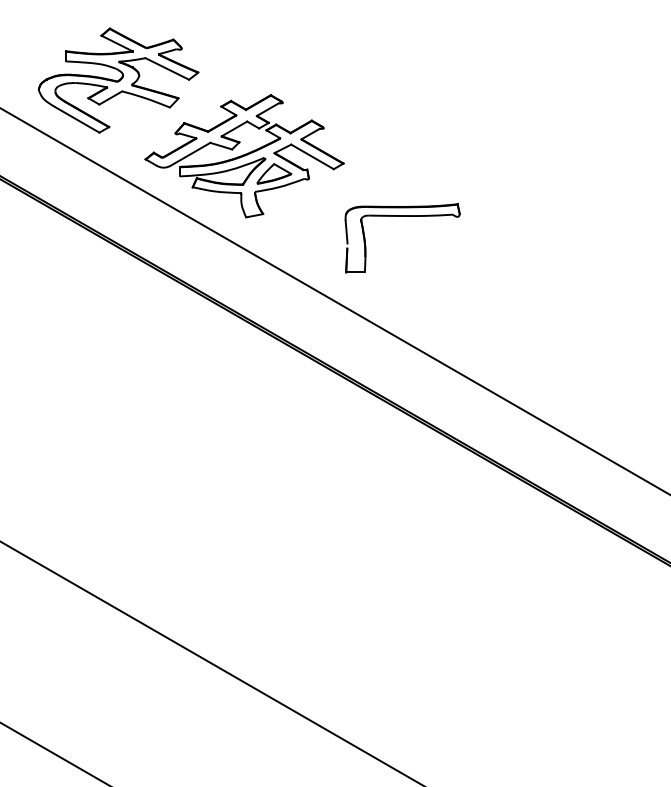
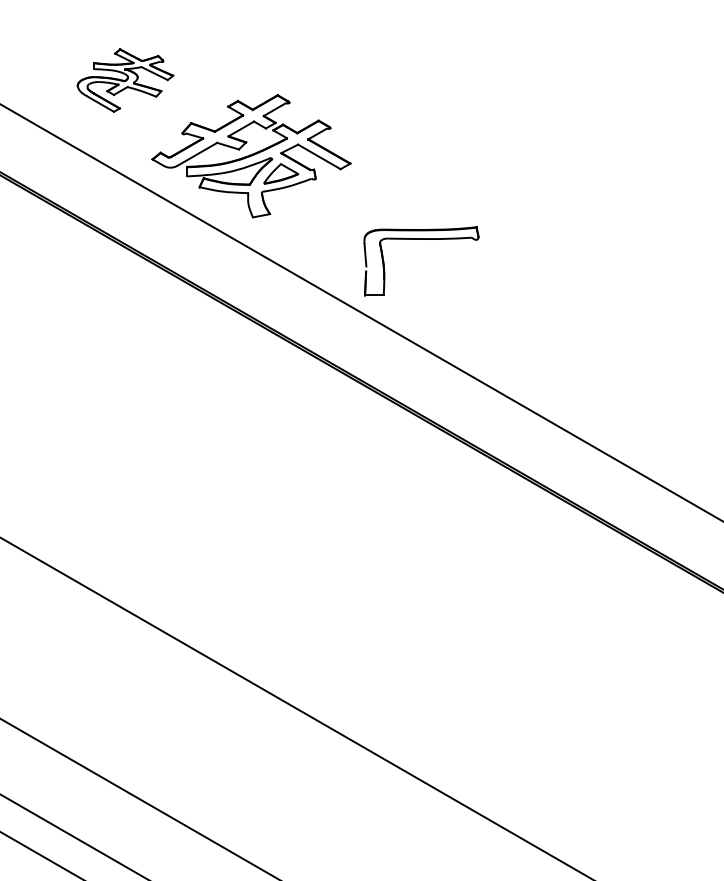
part: (118, 80) -> (125, 80), size x0.6
part: (402, 216) -> (421, 239), moved

